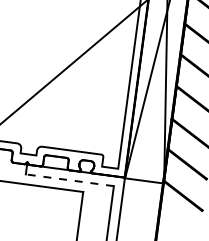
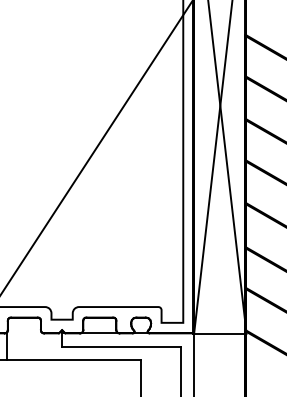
line: (69, 180) -> (120, 346), dashed -> solid

